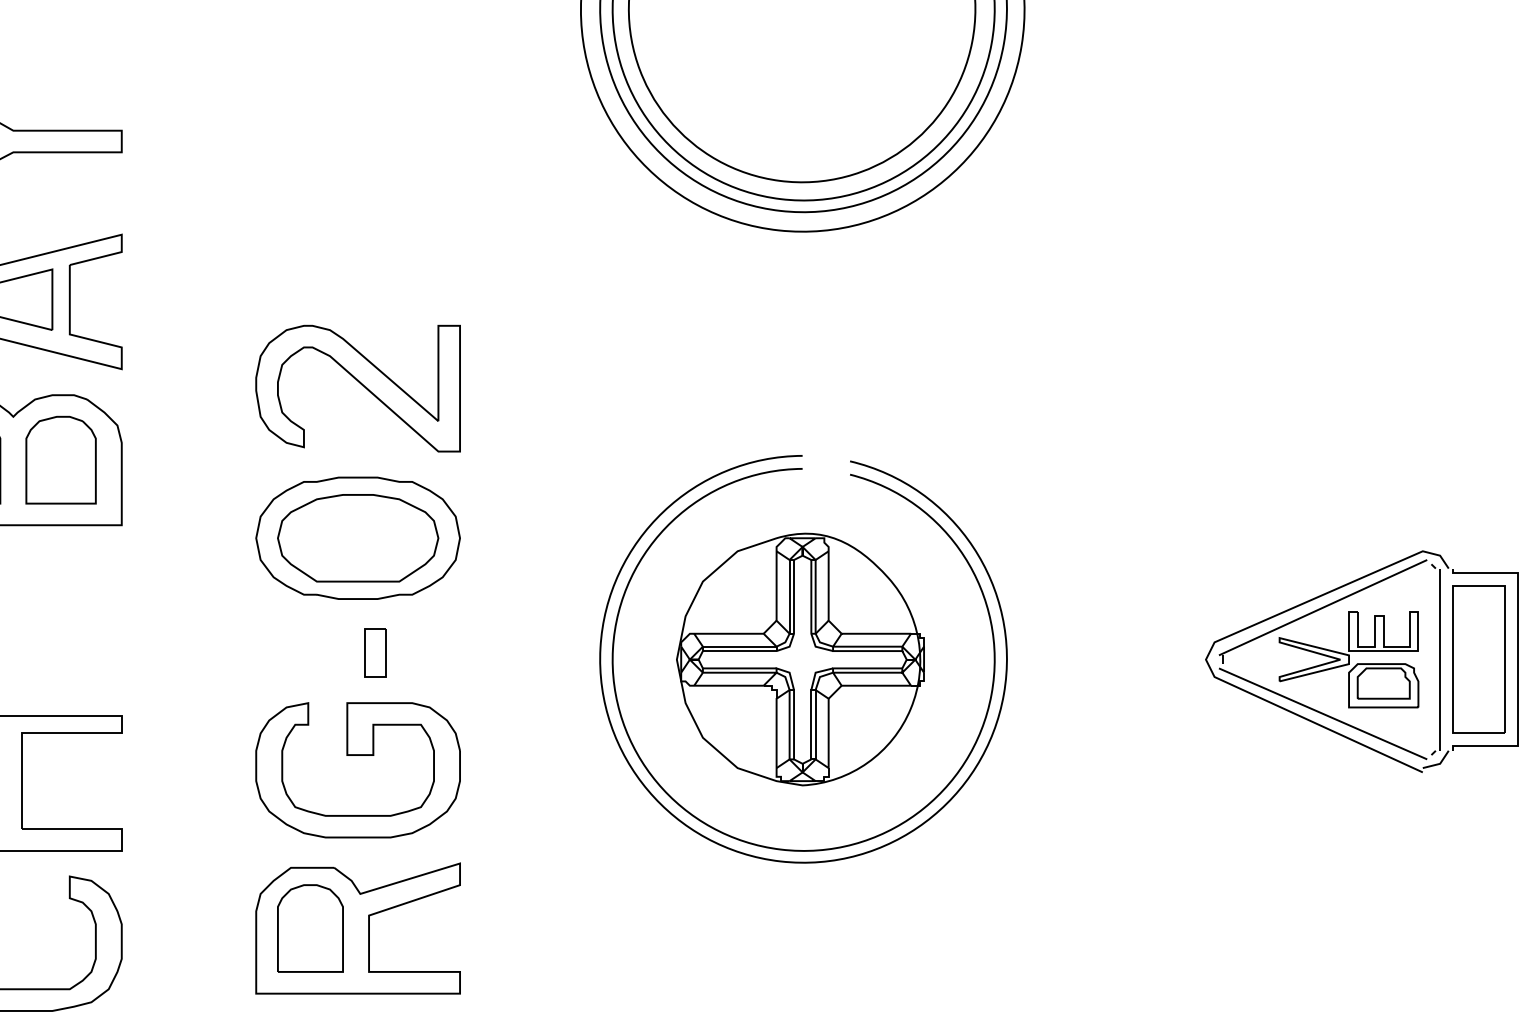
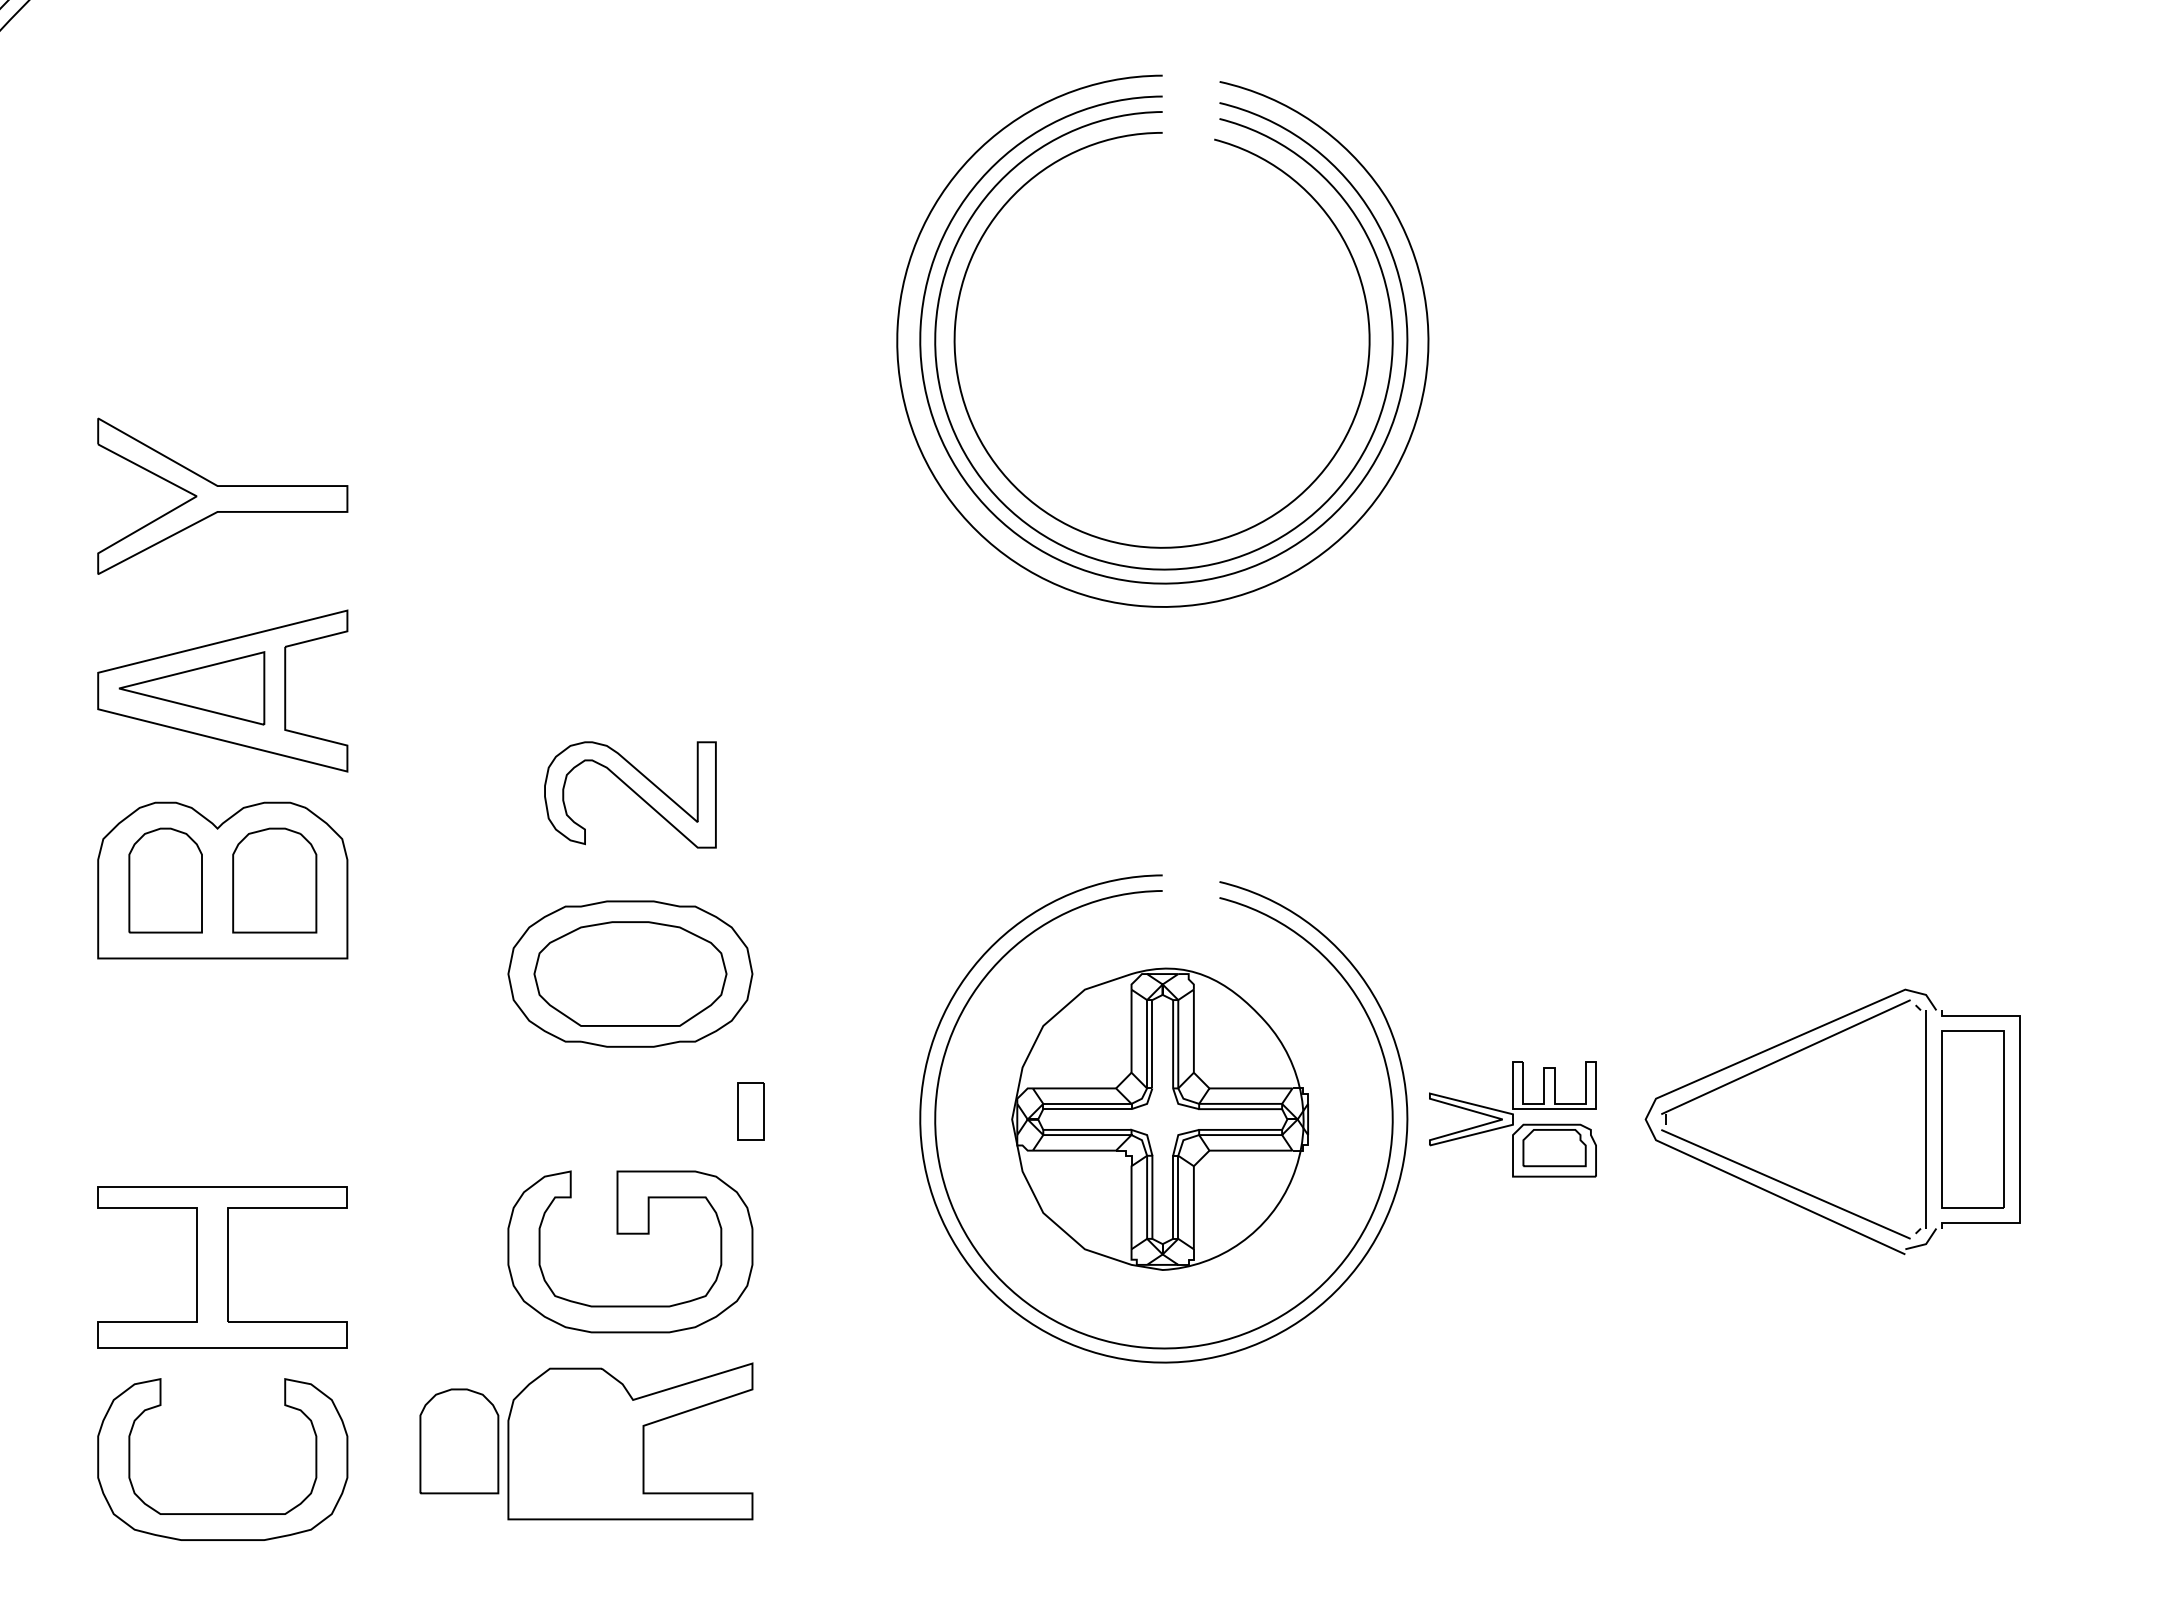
part: (358, 388) -> (630, 794), size x0.7
part: (374, 653) -> (750, 1111), moved
part: (1348, 659) -> (1512, 1119), moved
part: (310, 928) -> (459, 1441), moved

